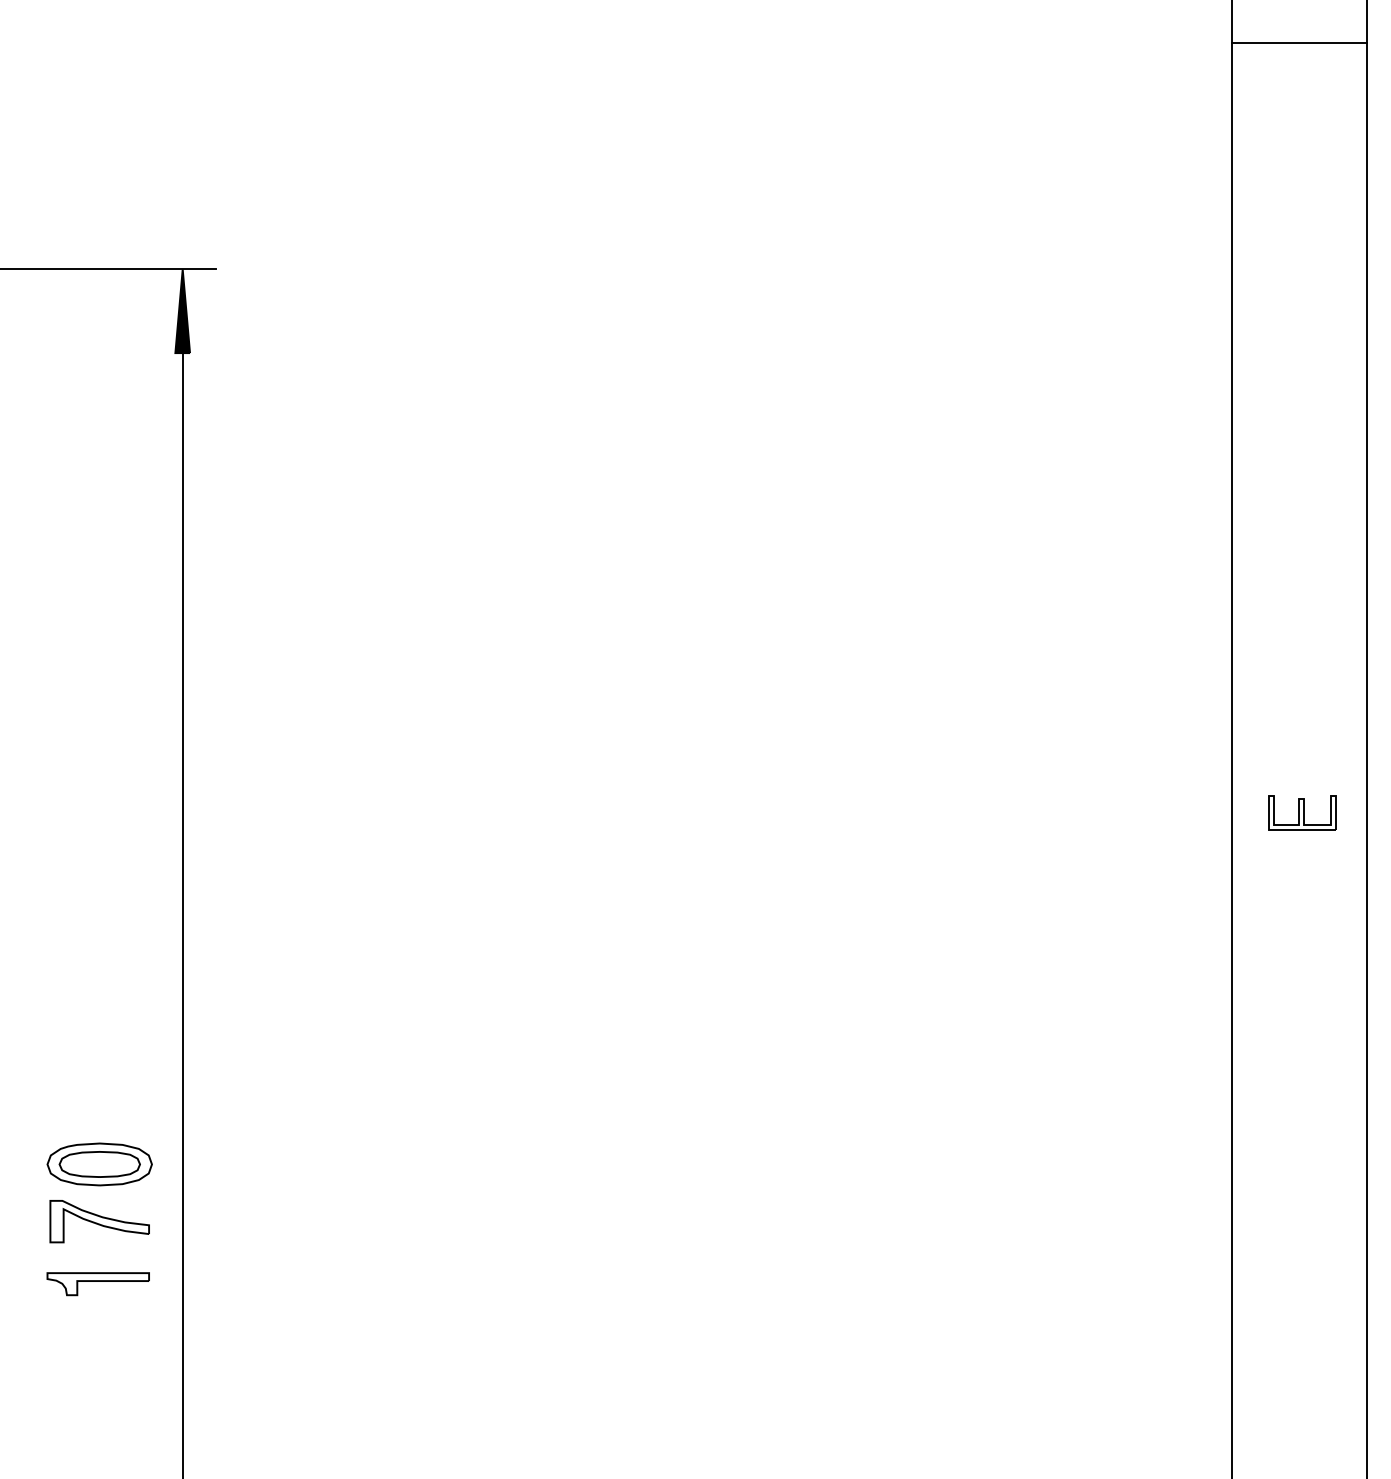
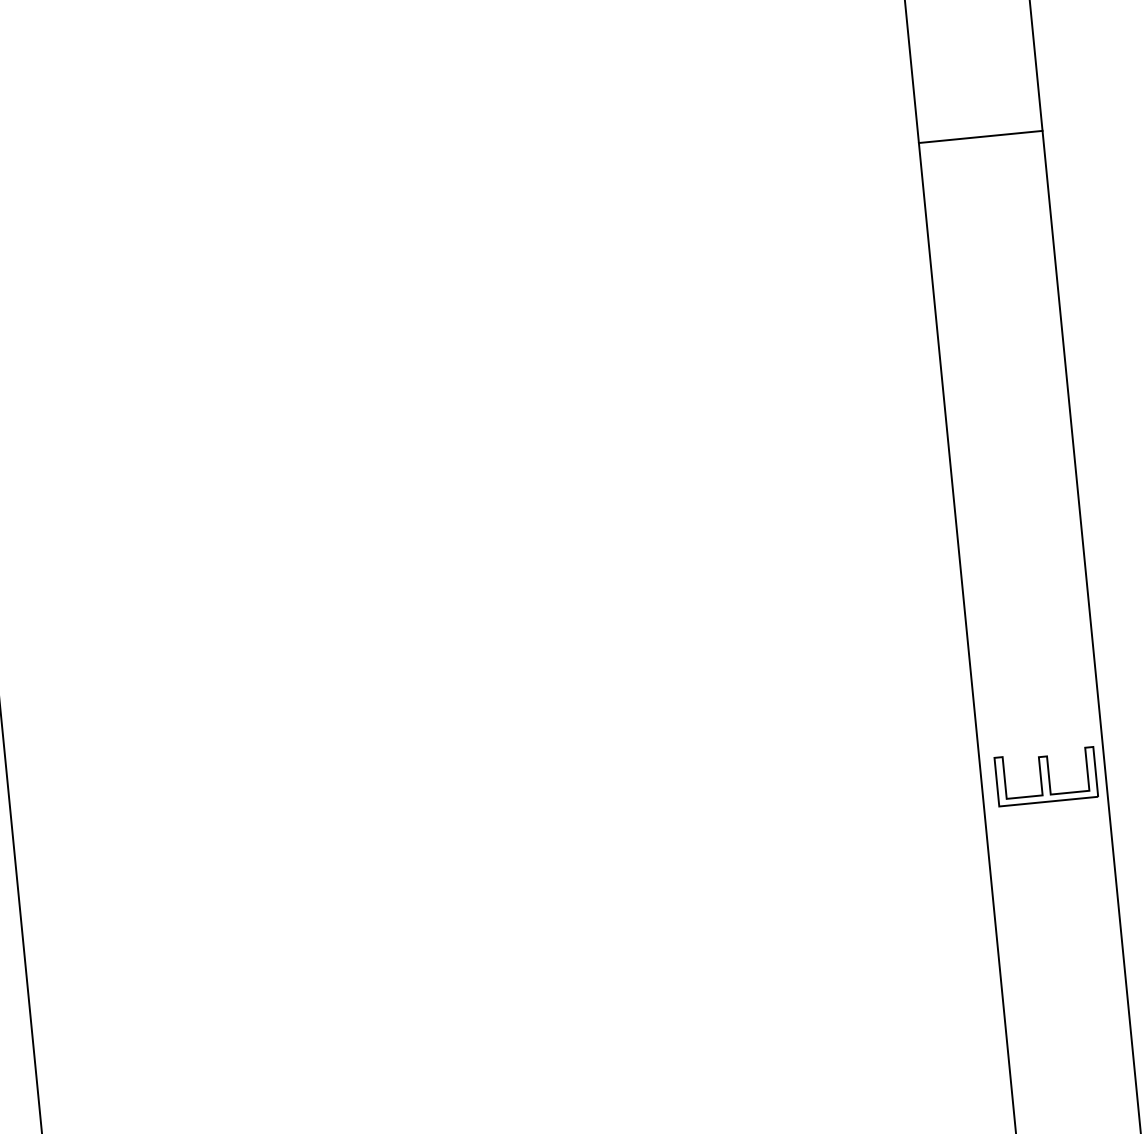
line: (1299, 43) -> (980, 137), moved
part: (1302, 812) -> (1046, 776), size x1.6

